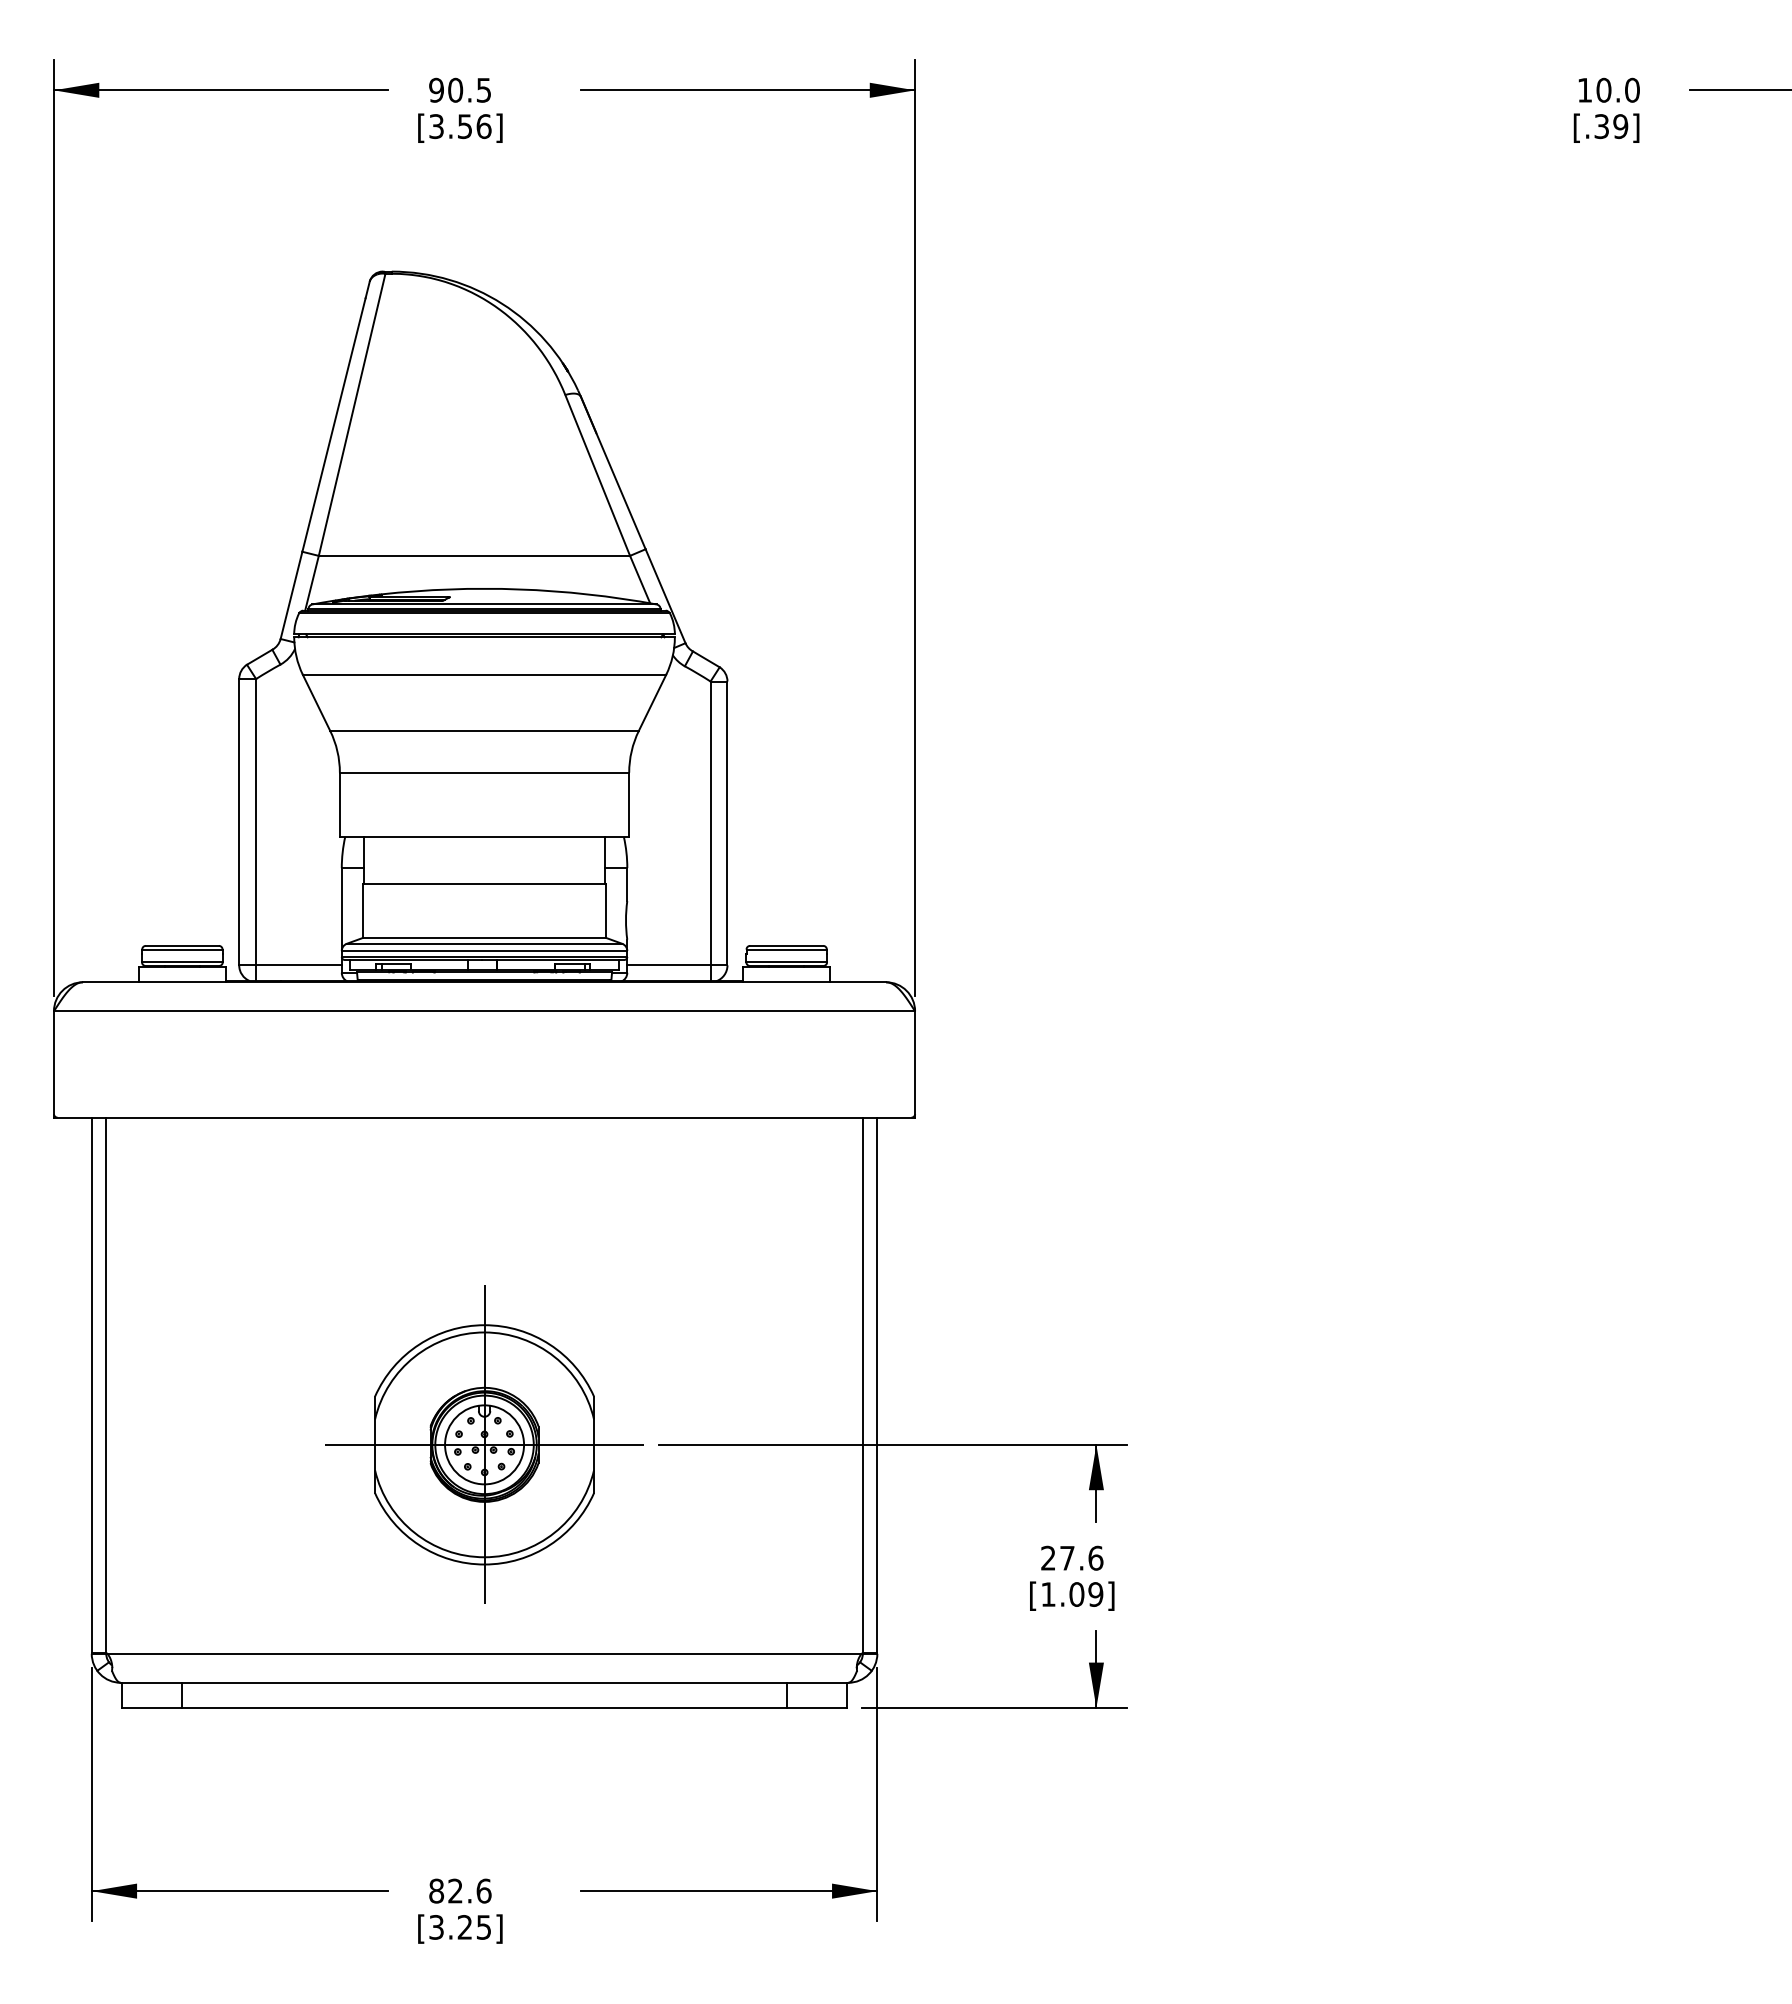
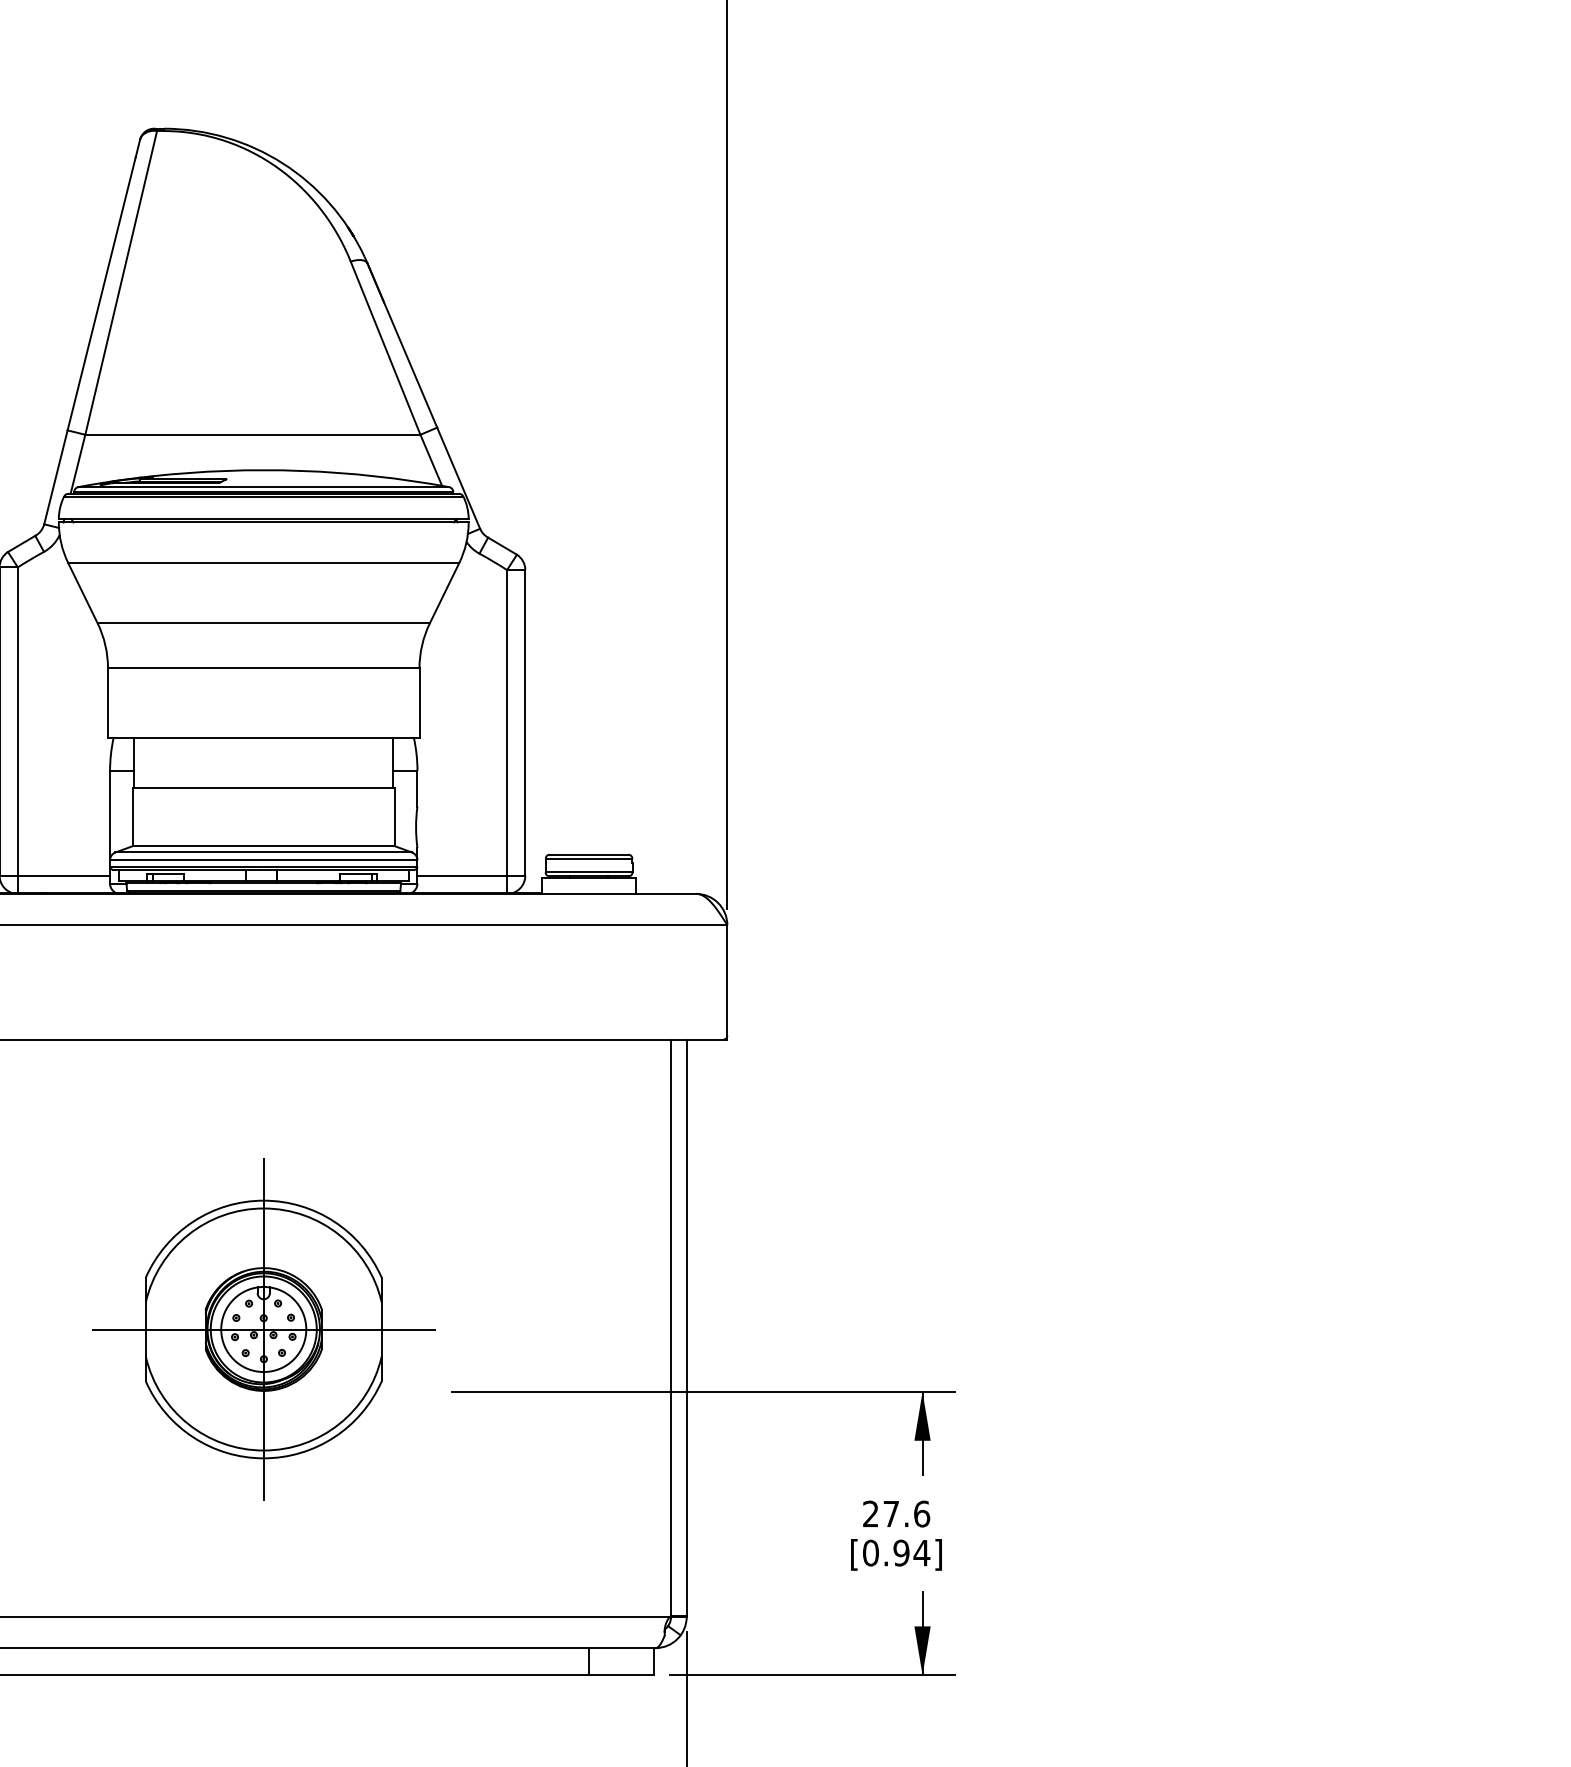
part: (484, 1444) -> (263, 1329), moved
text: (1072, 1594) -> (896, 1553), [1.09] -> [0.94]

